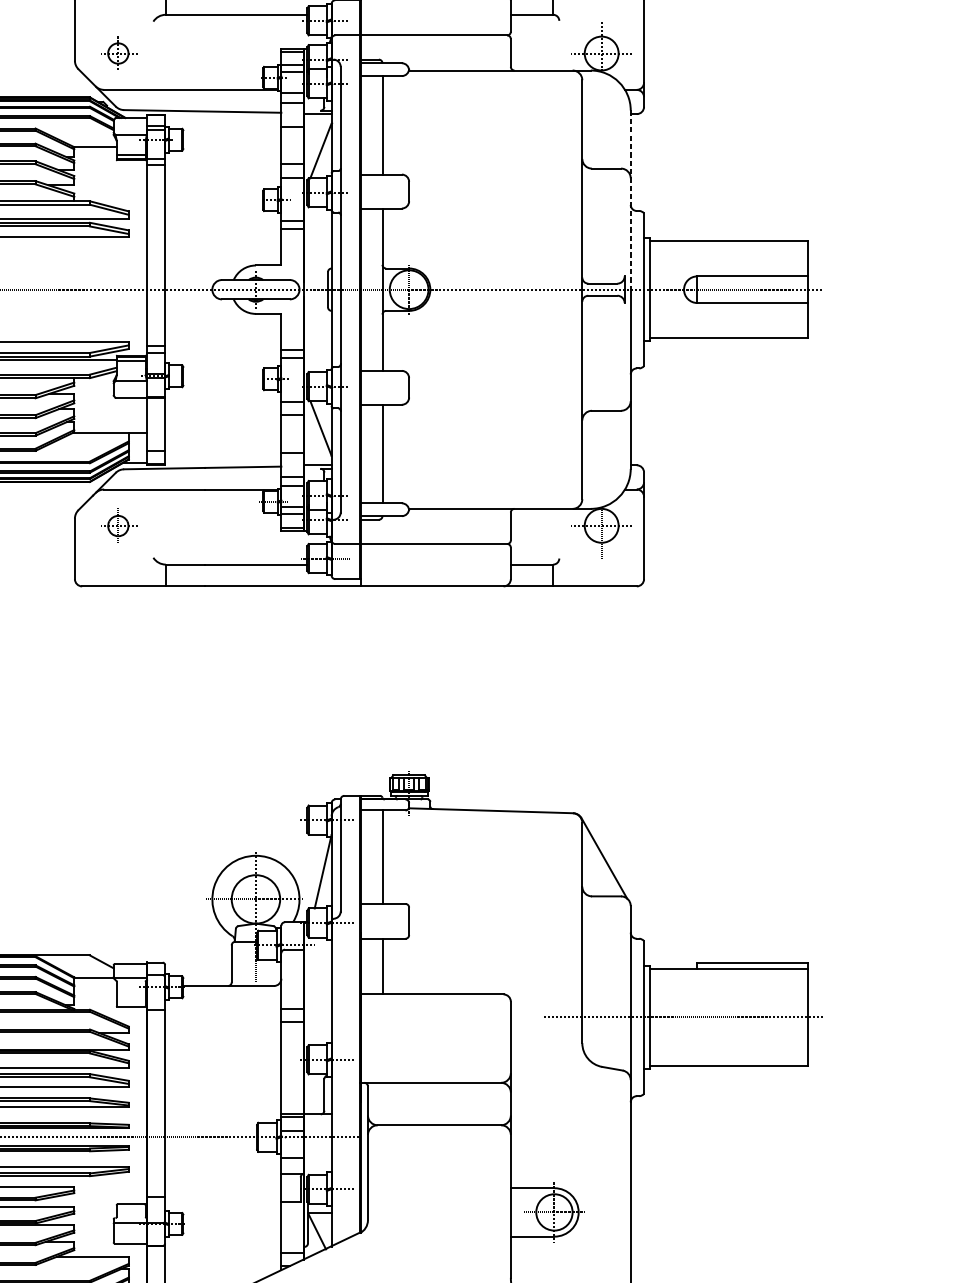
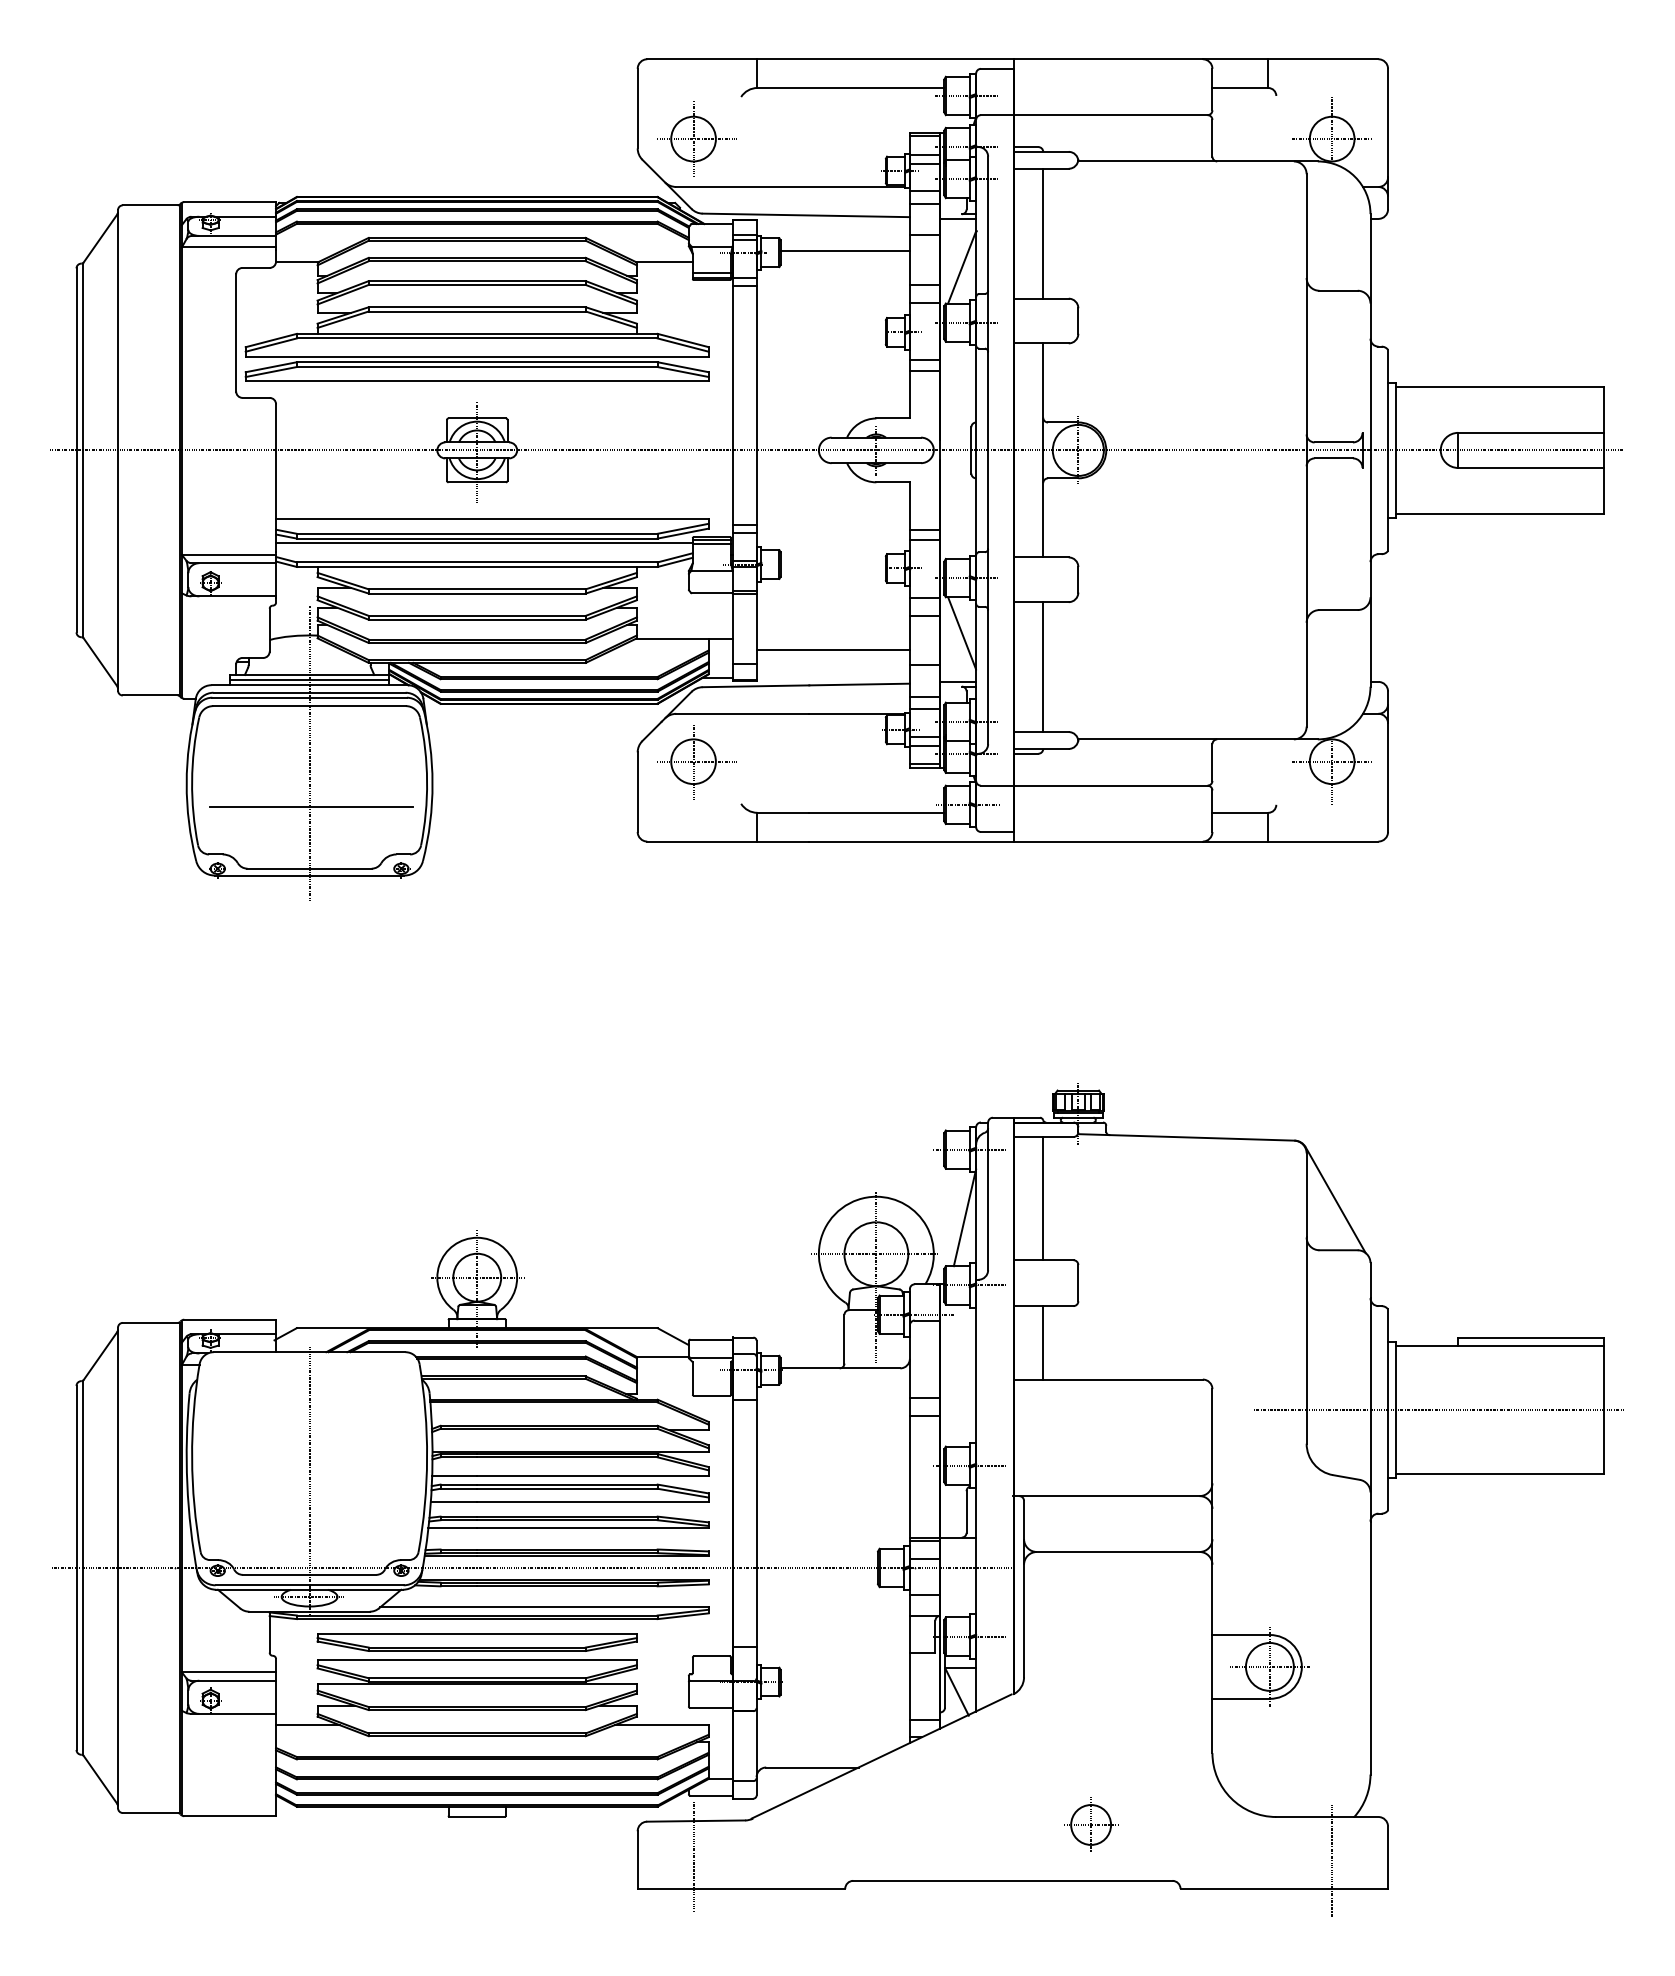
part: (119, 53) -> (696, 138), size x1.67
line: (231, 138) -> (844, 250), added
line: (630, 200) -> (1370, 332), dashed -> solid
line: (222, 440) -> (832, 649), added
part: (119, 526) -> (696, 762), size x1.67

